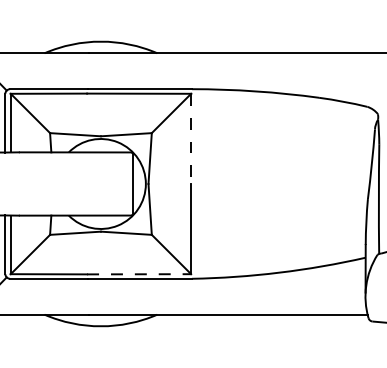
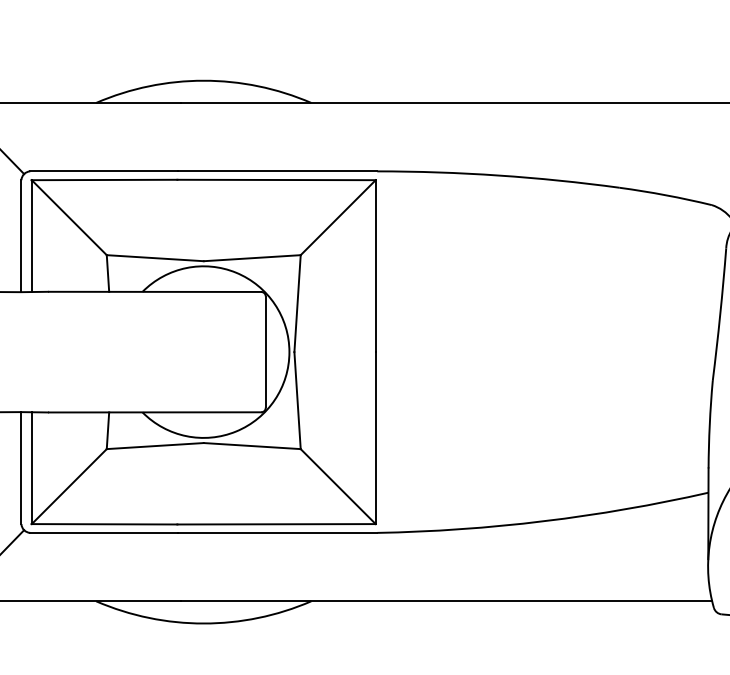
line: (191, 139) -> (376, 267), dashed -> solid
line: (139, 274) -> (277, 524), dashed -> solid

